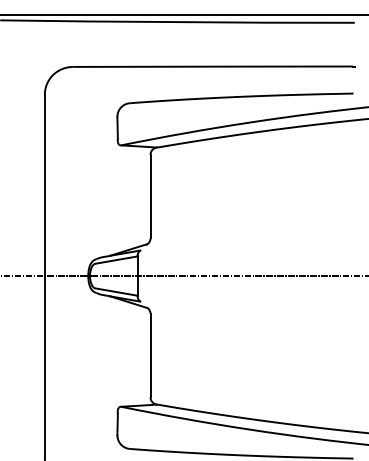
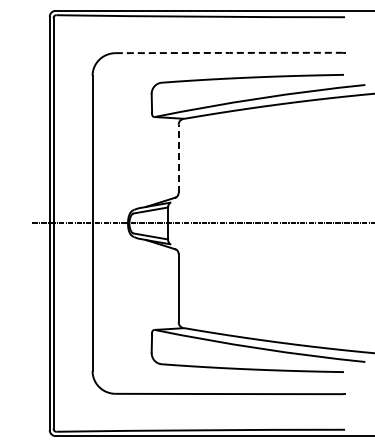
line: (214, 66) -> (230, 52), solid -> dashed
line: (150, 196) -> (178, 158), solid -> dashed

